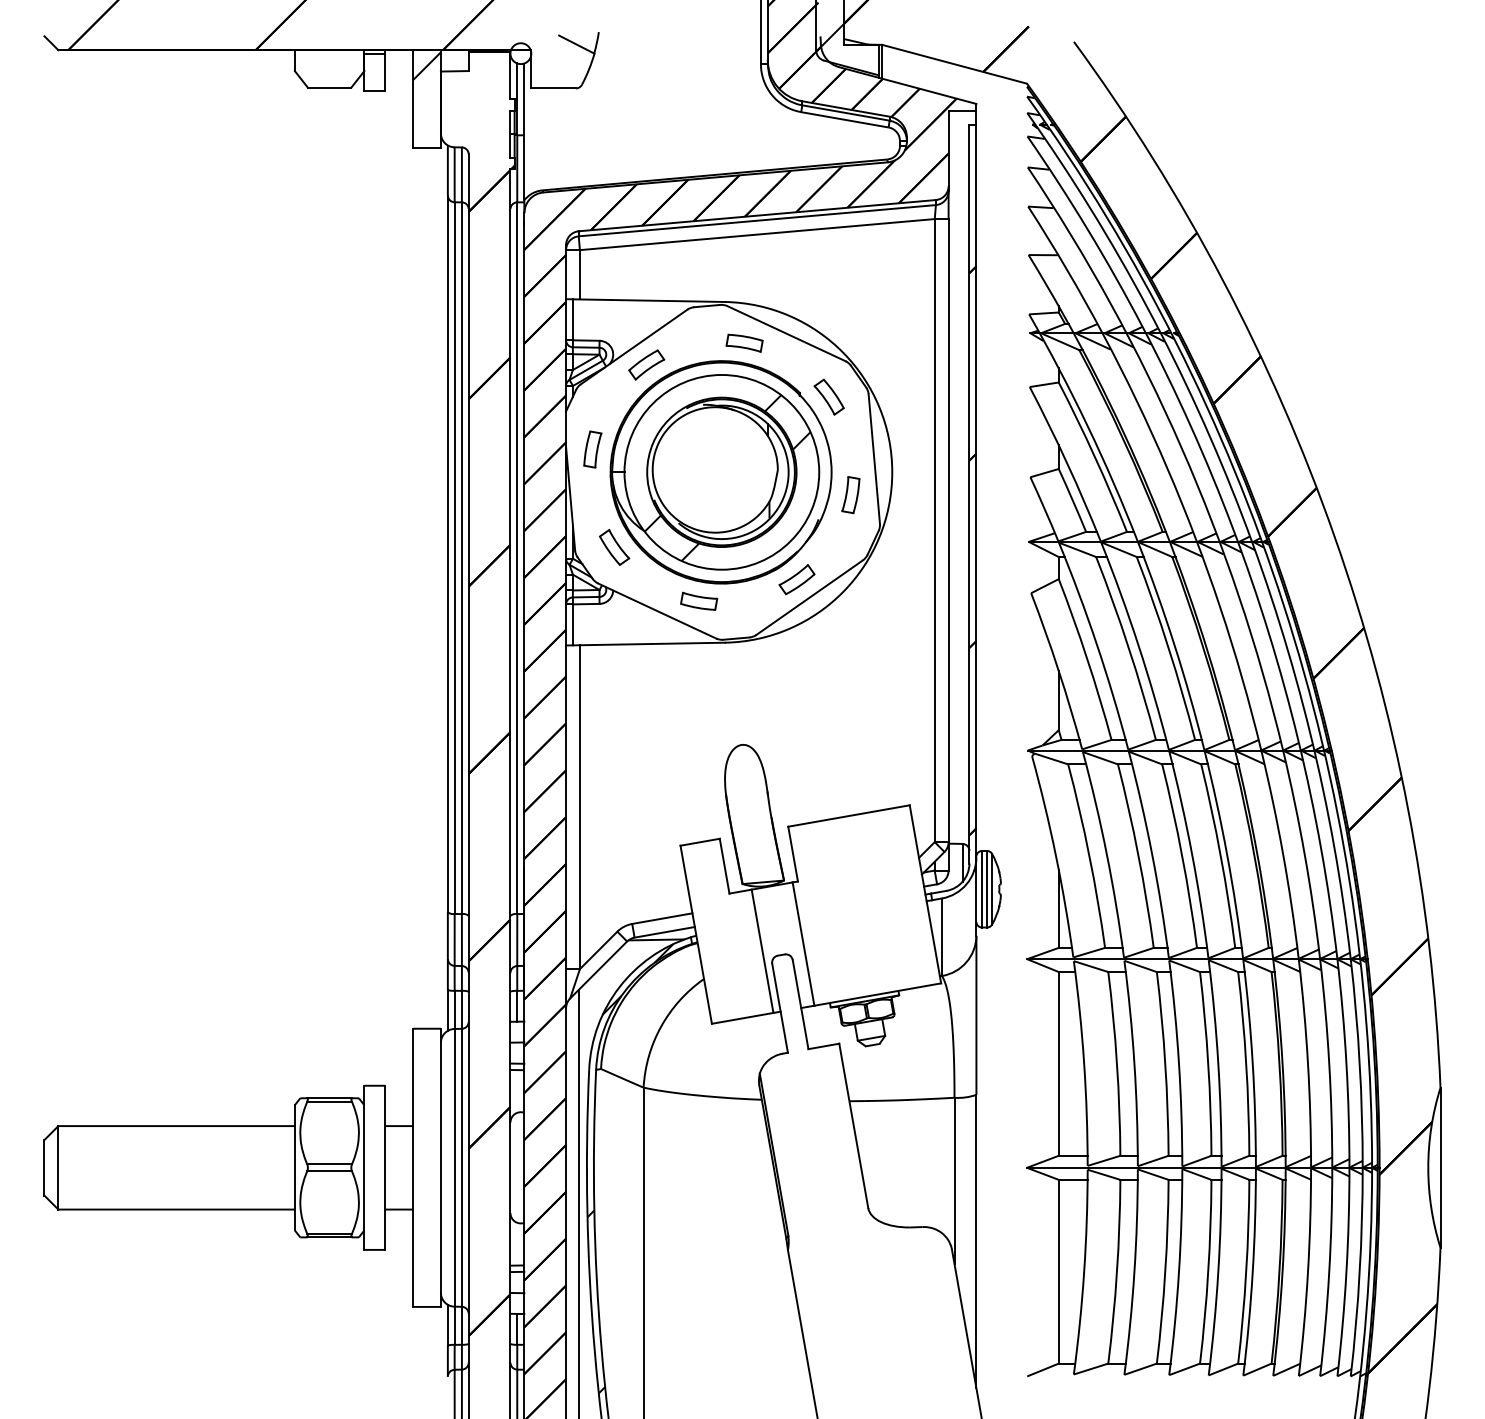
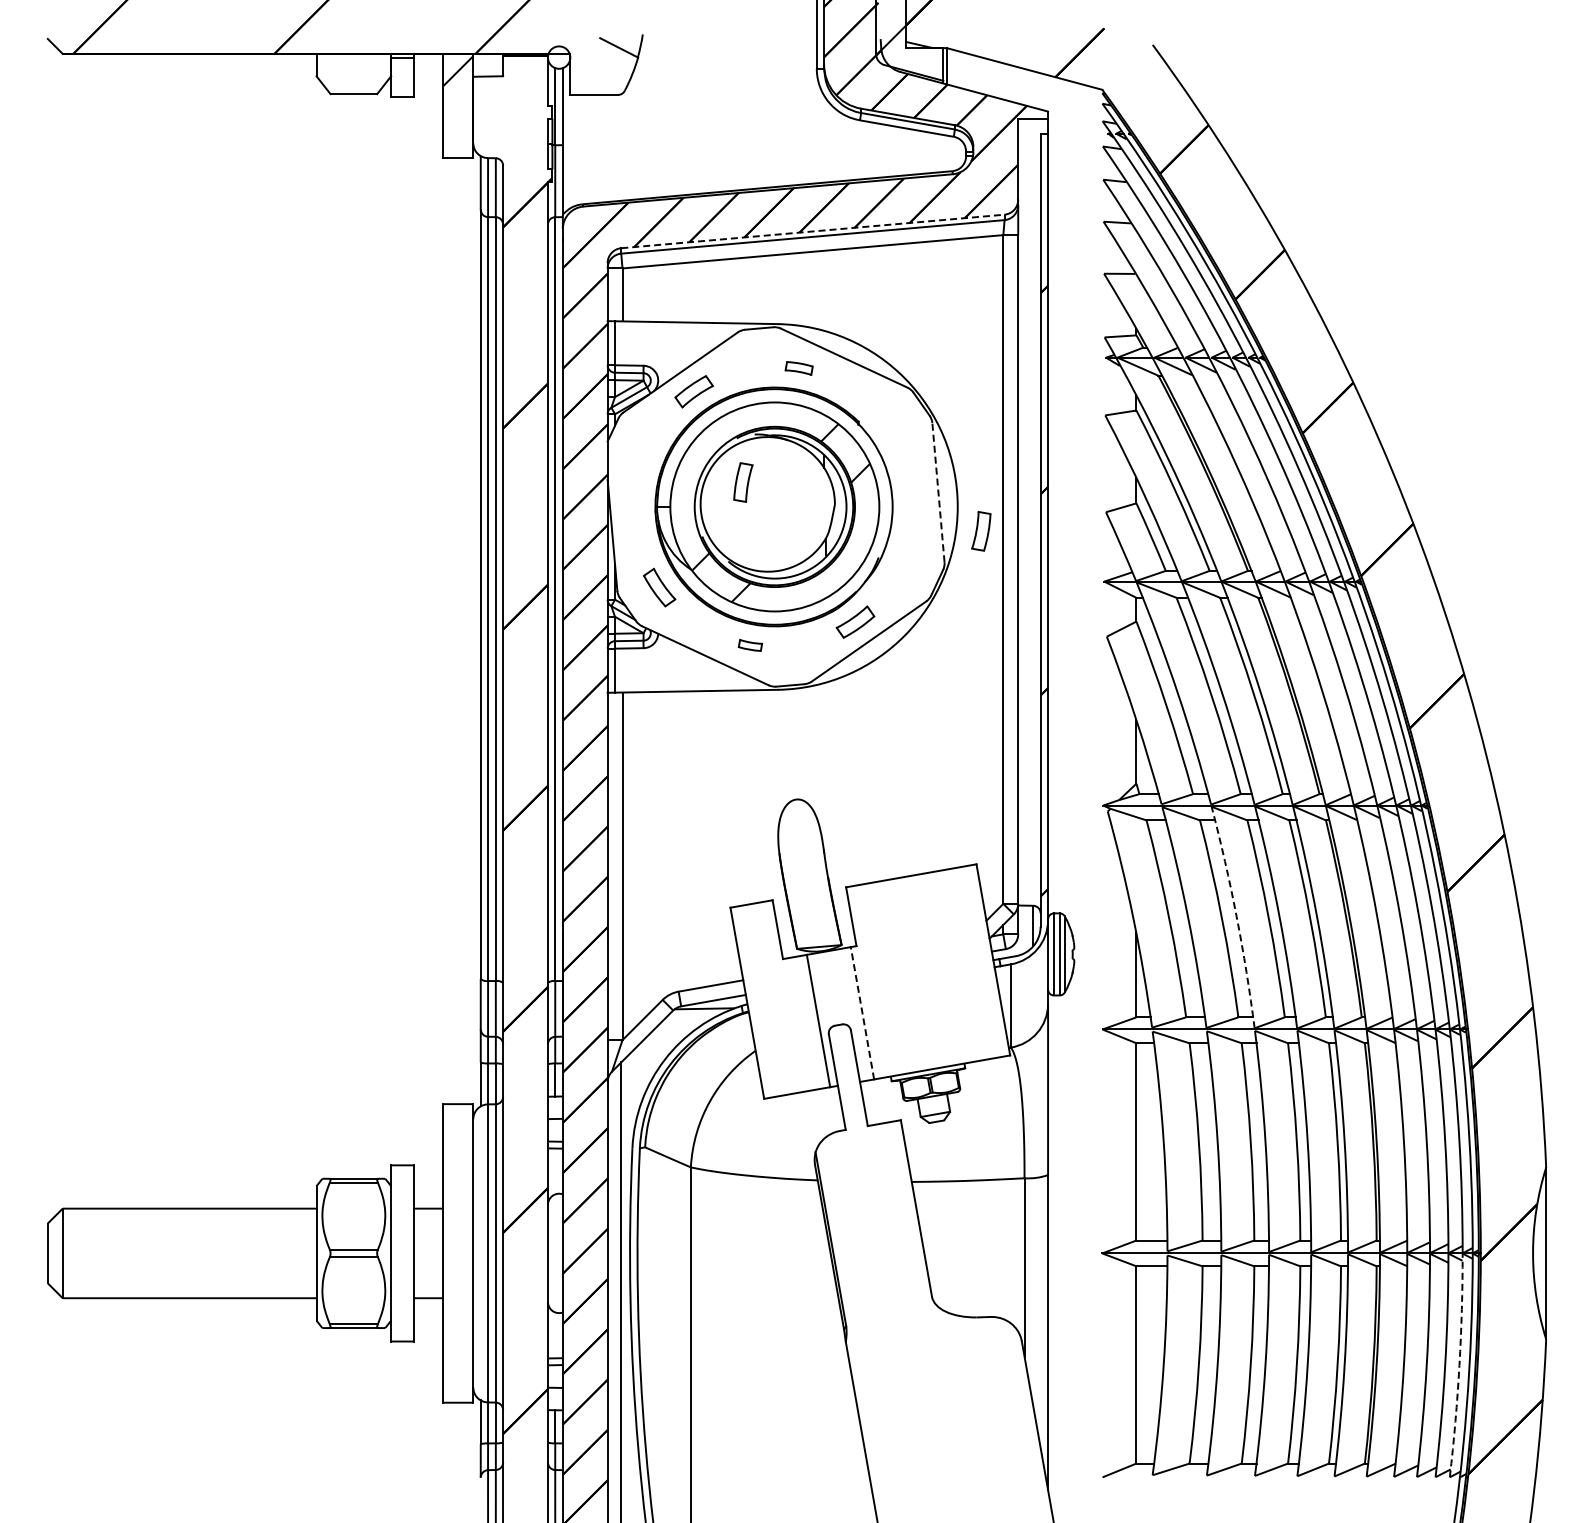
line: (757, 215) -> (813, 231), solid -> dashed
part: (743, 343) -> (798, 368), size x0.7
part: (828, 397) -> (889, 426), removed
part: (592, 449) -> (743, 482), moved
line: (874, 458) -> (938, 492), solid -> dashed
part: (851, 495) -> (981, 531), moved
part: (699, 601) -> (750, 645), size x0.6
arc: (1151, 853) -> (1236, 916), solid -> dashed
line: (803, 943) -> (862, 1012), solid -> dashed
hatch: (630, 1168) -> (676, 1254), removed
arc: (1359, 1272) -> (1459, 1365), solid -> dashed

